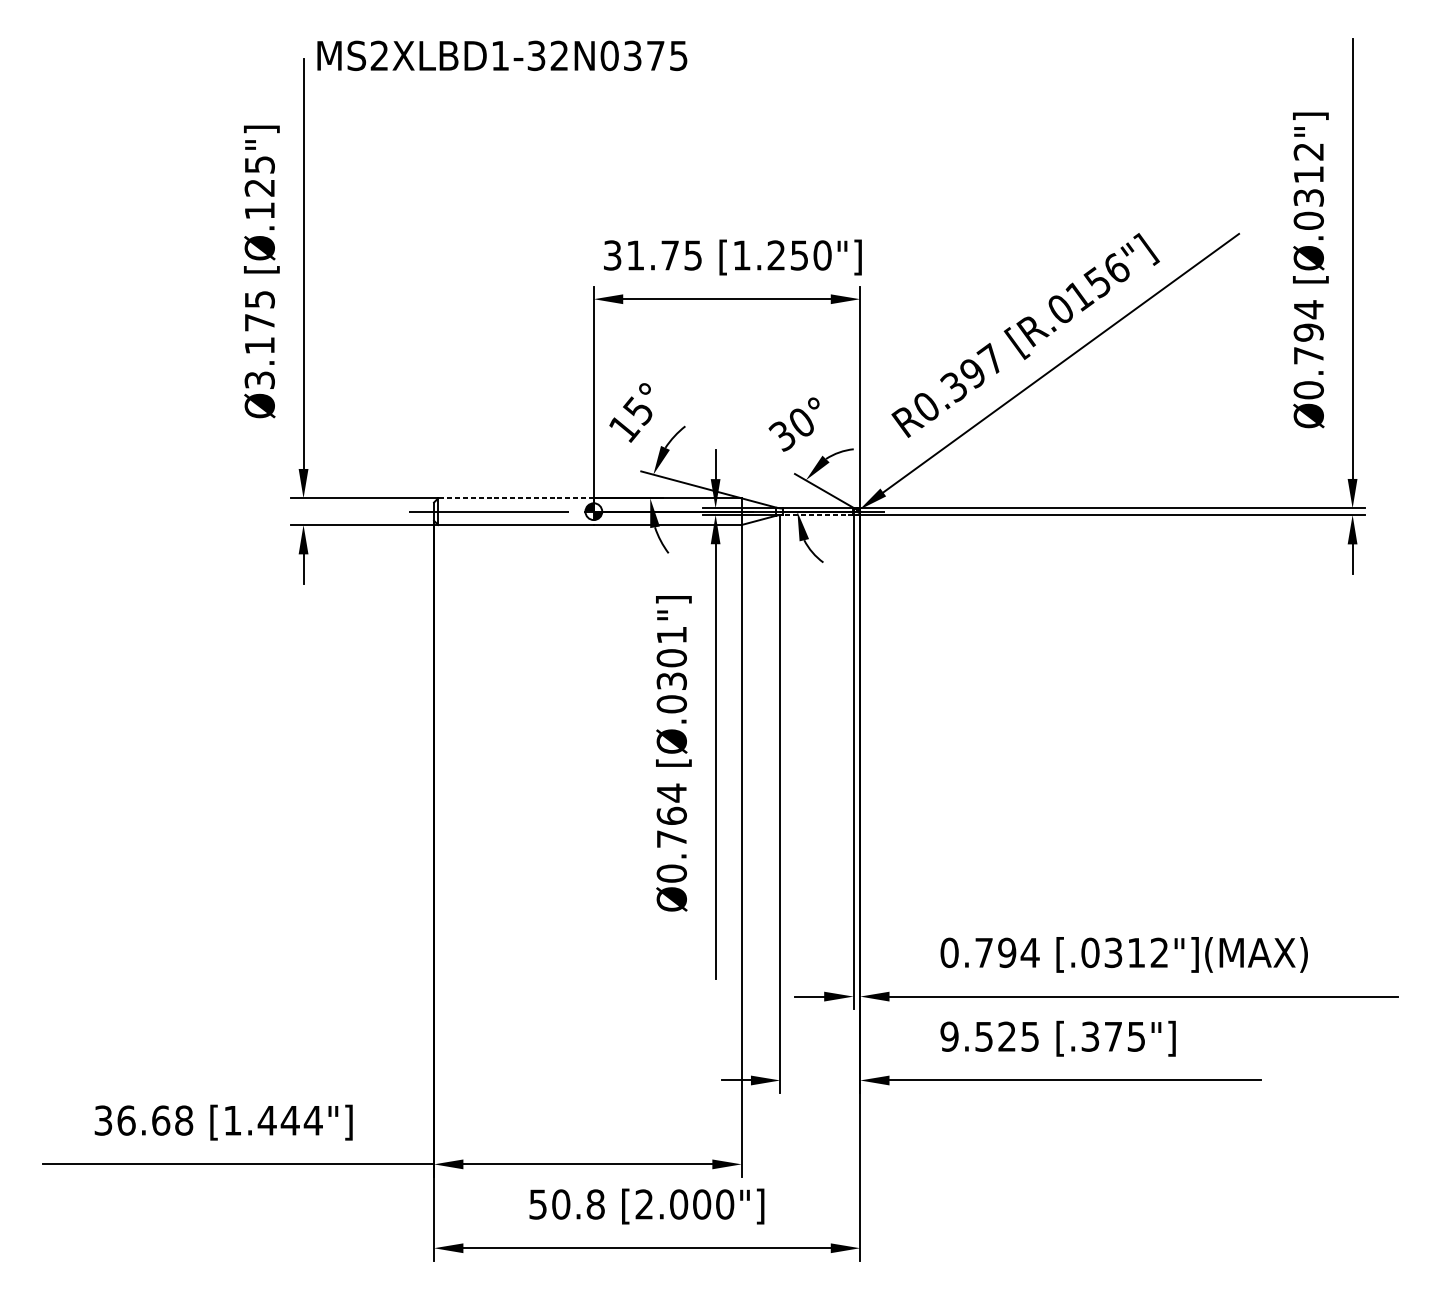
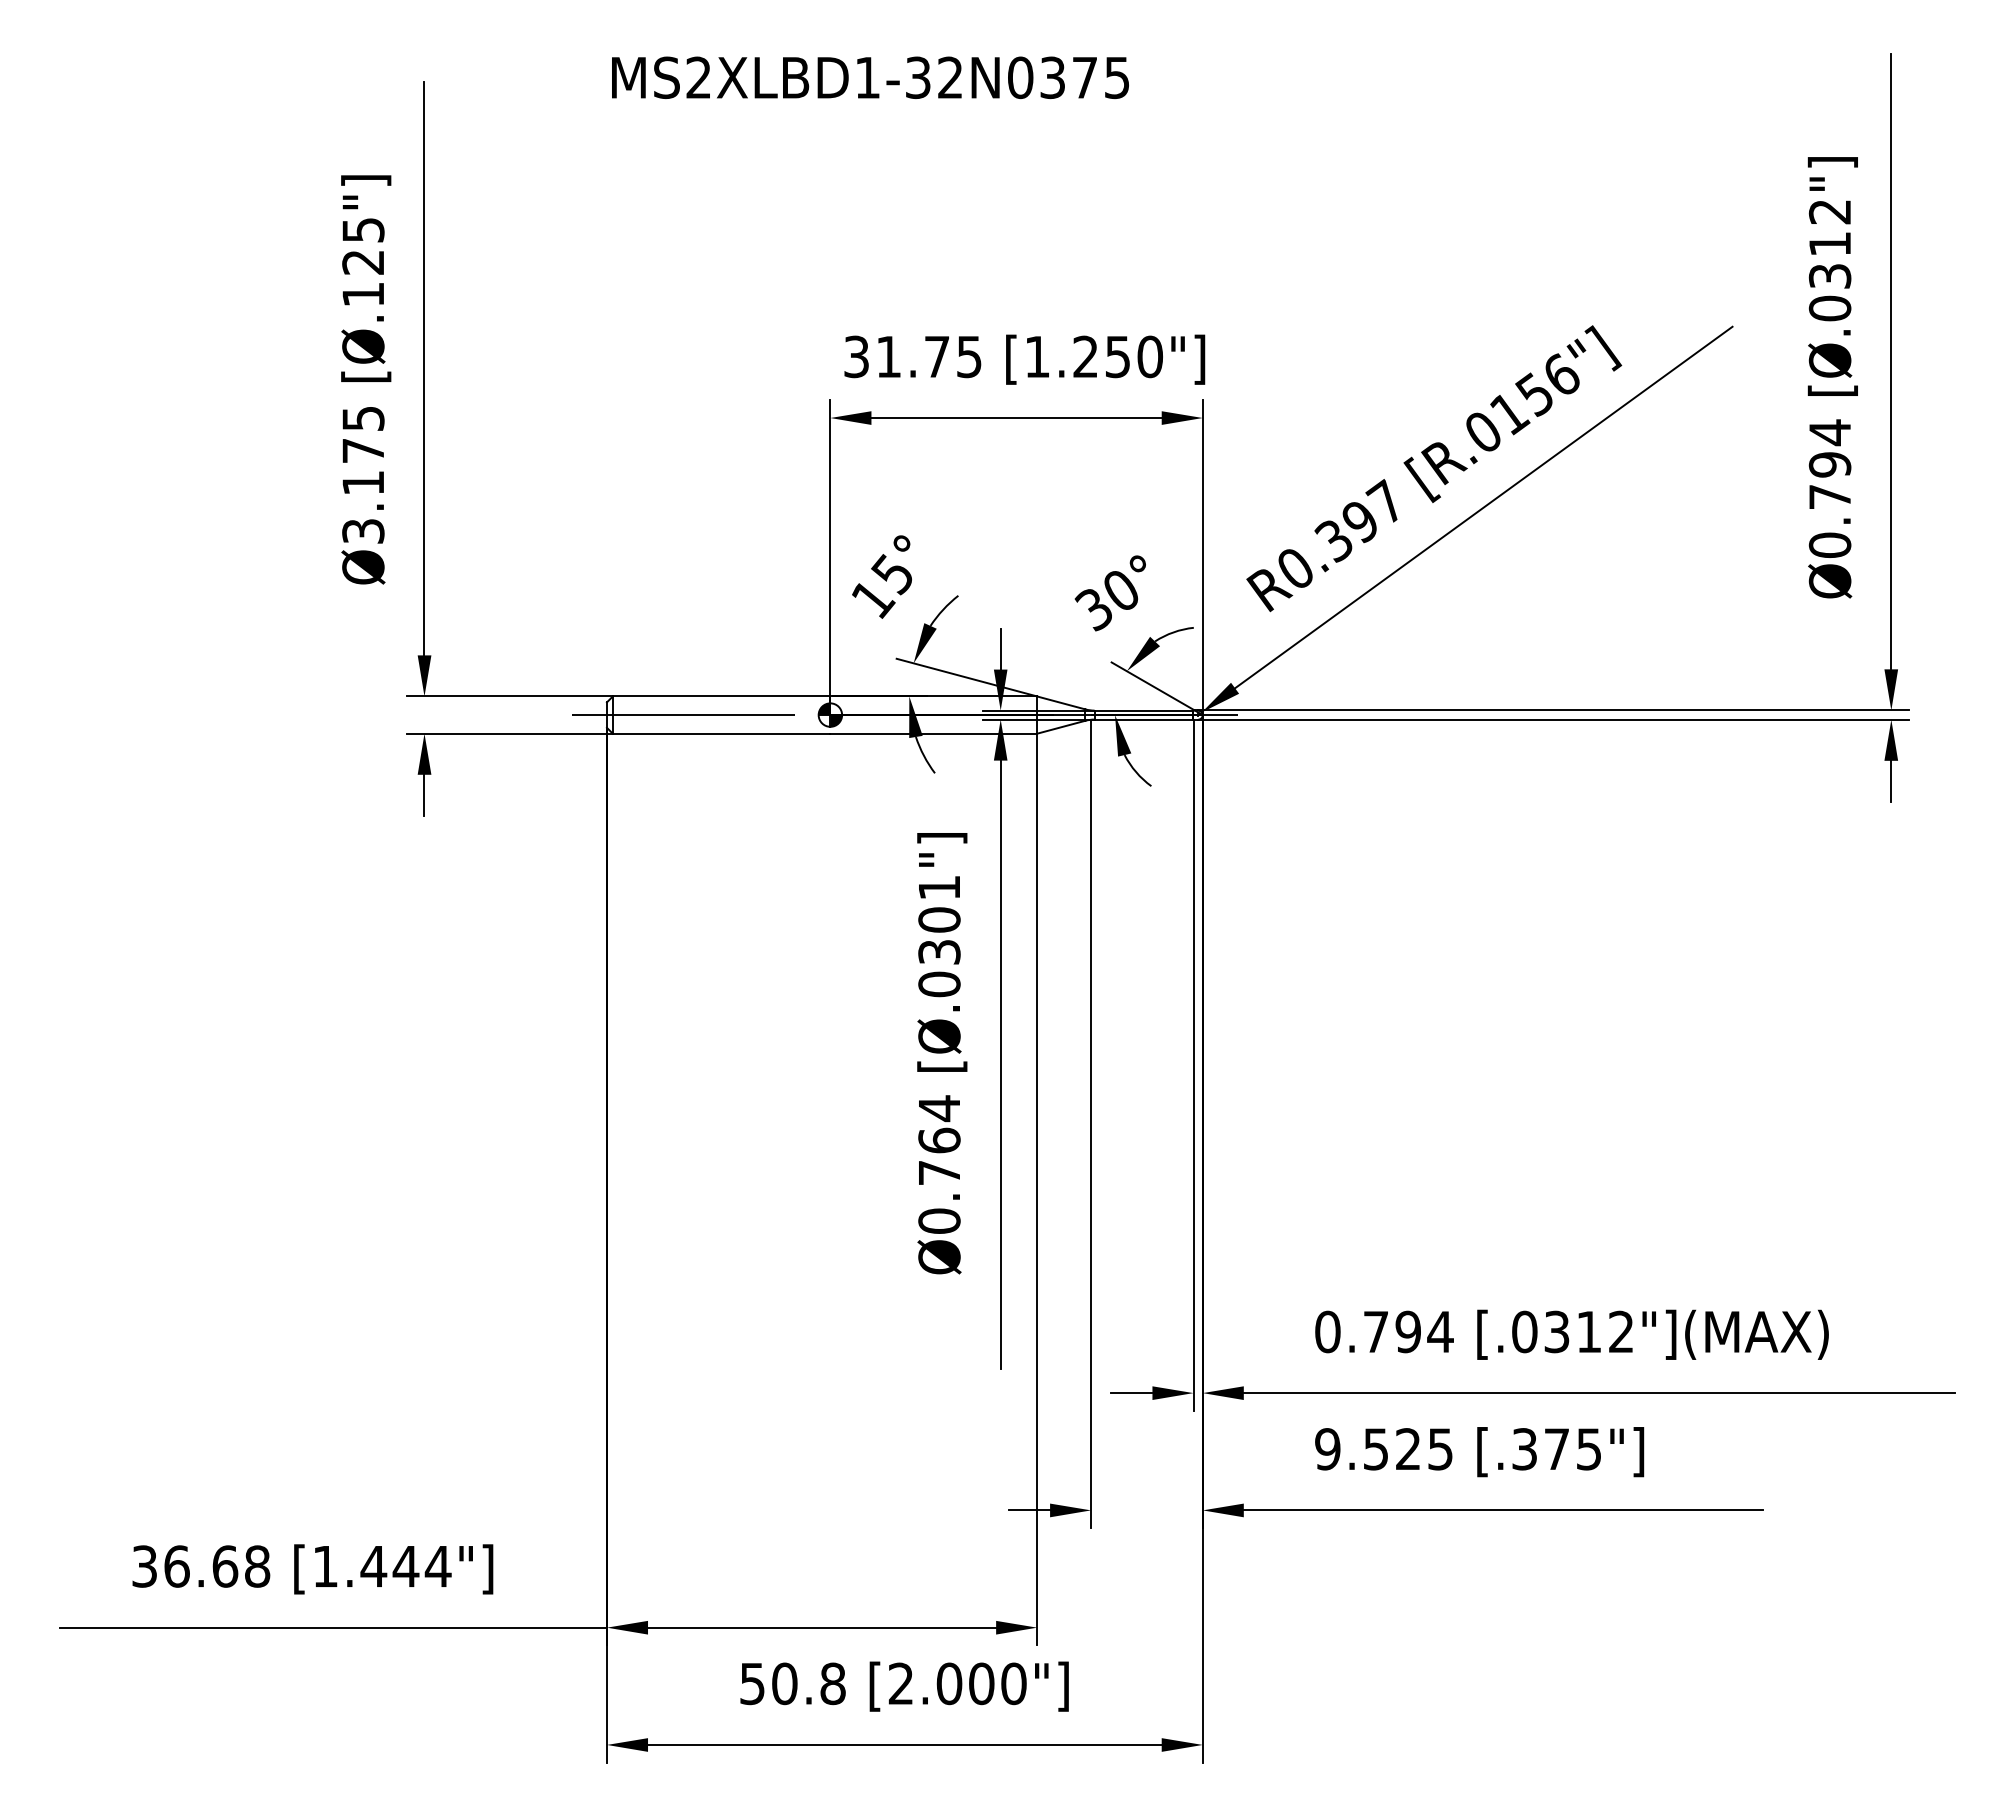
text: (502, 55) -> (870, 77), moved
line: (515, 498) -> (721, 696), dashed -> solid
line: (817, 514) -> (1143, 719), dashed -> solid

